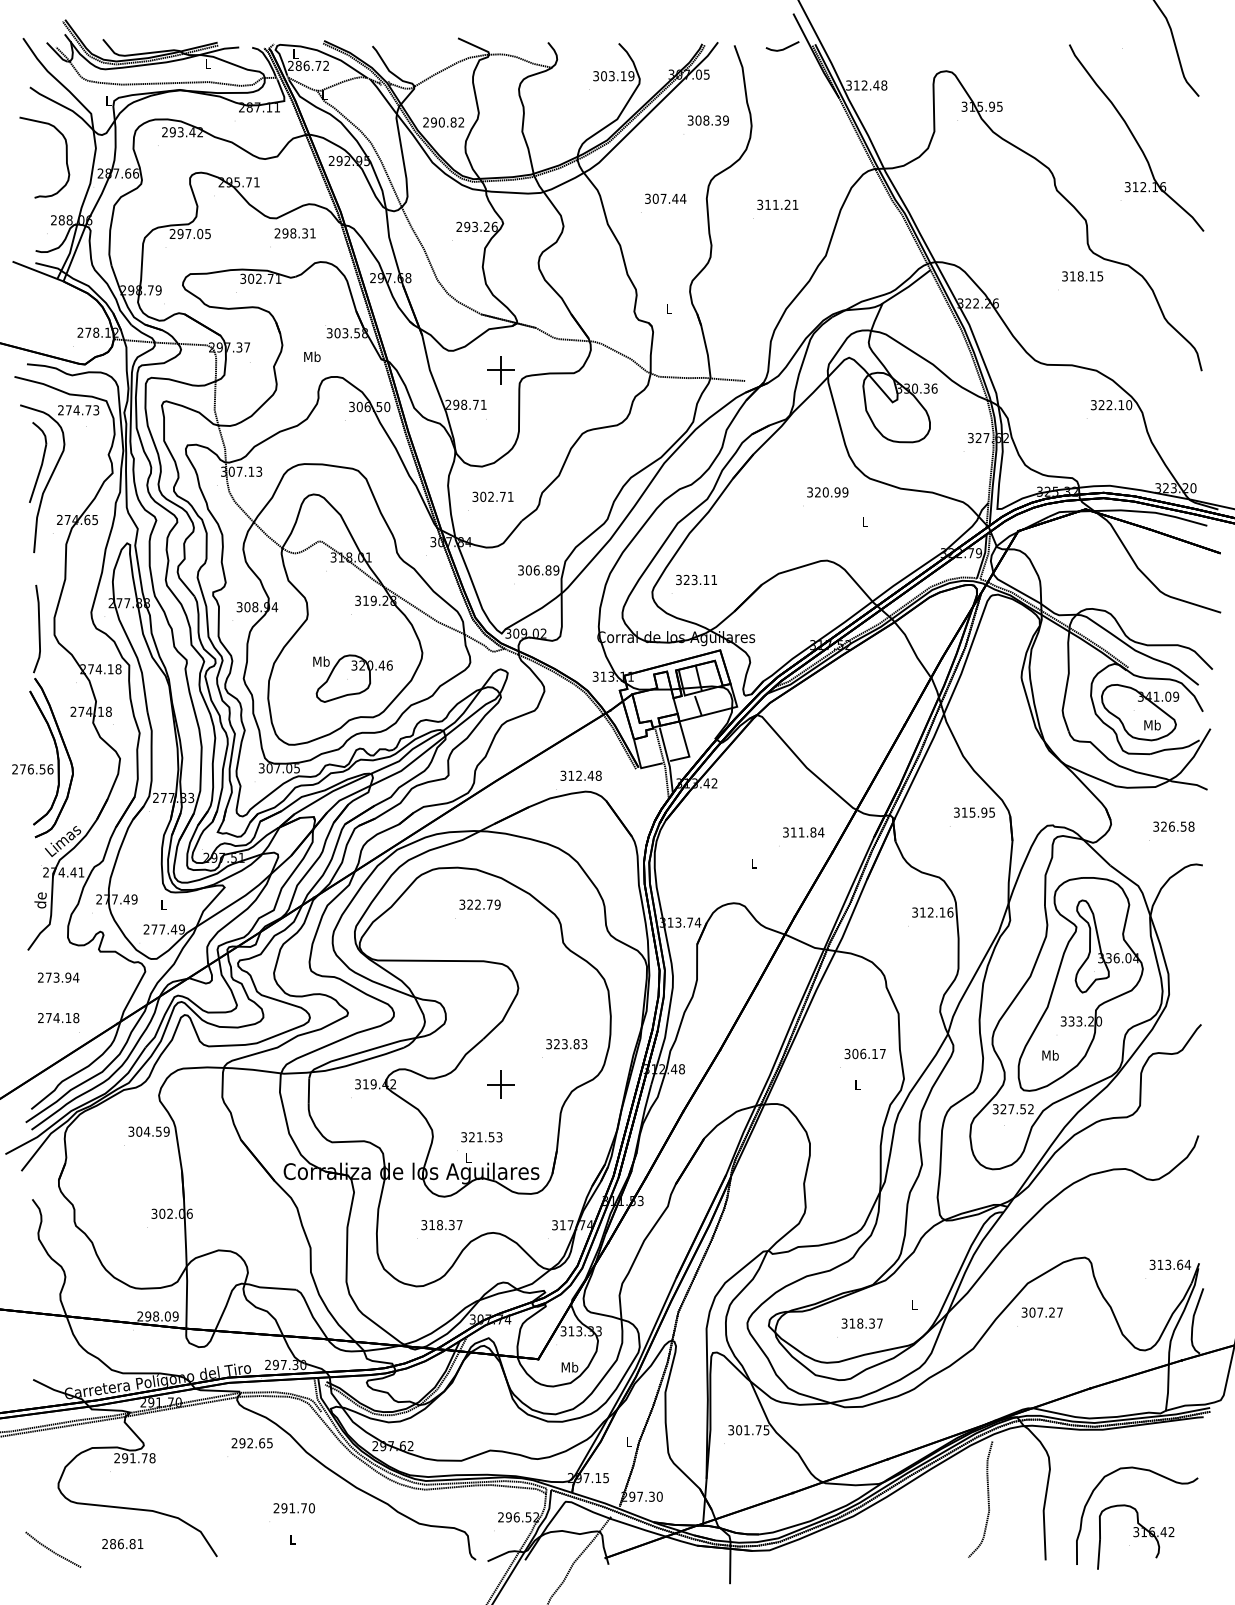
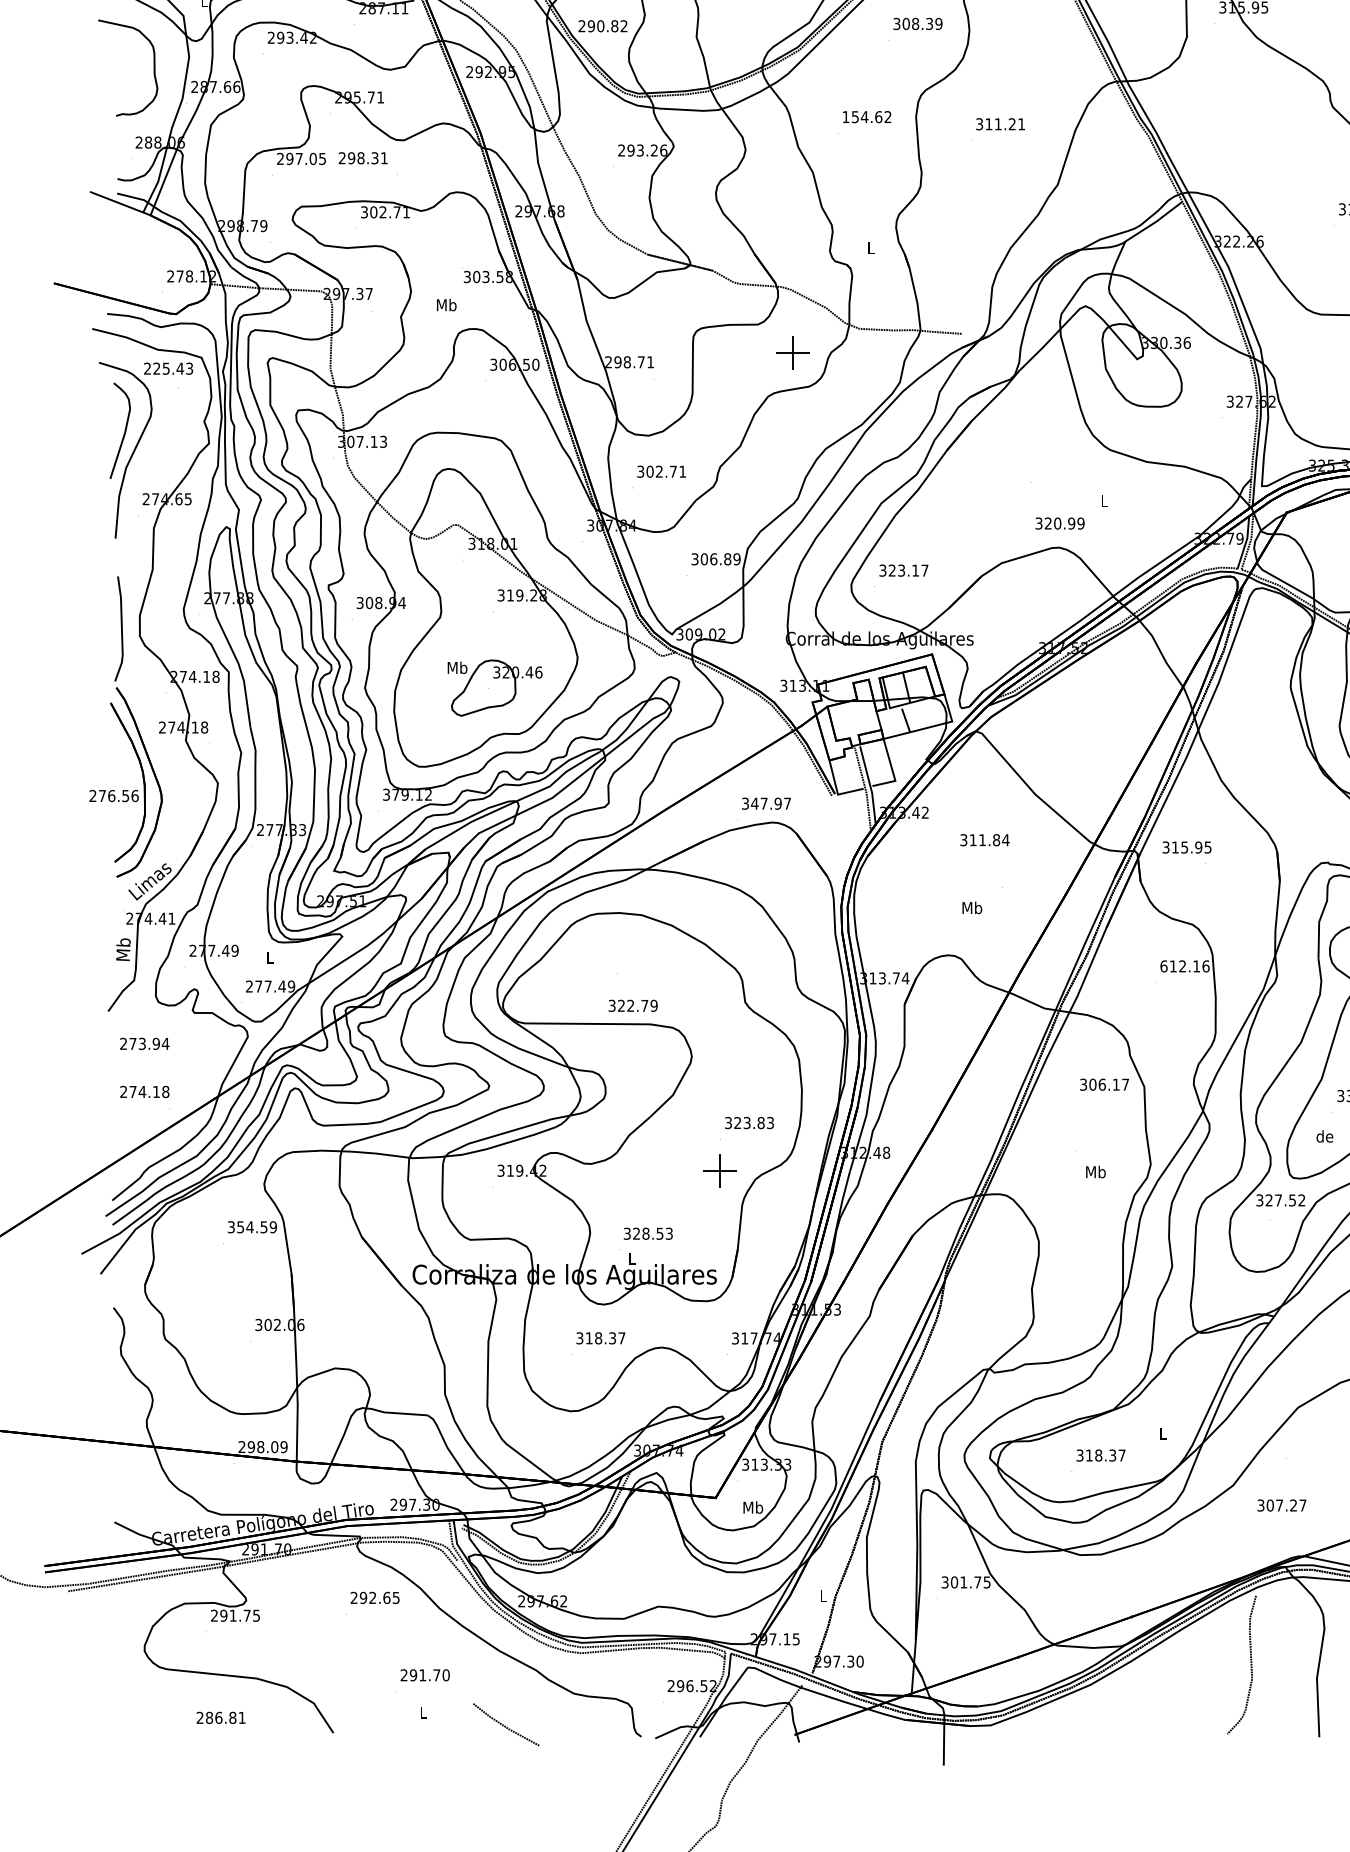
text: (665, 198) -> (866, 116), 307.44 -> 154.62
text: (294, 233) -> (362, 158), moved
part: (500, 370) -> (791, 353), moved
text: (78, 410) -> (168, 368), 274.73 -> 225.43
text: (827, 492) -> (1059, 523), moved
text: (714, 579) -> (925, 570), 323.11 -> 323.17
text: (282, 768) -> (411, 794), 307.05 -> 379.12
text: (584, 775) -> (770, 803), 312.48 -> 347.97
text: (974, 812) -> (1187, 847), moved
text: (803, 832) -> (984, 840), moved
text: (753, 863) -> (971, 908), L -> Mb
text: (40, 898) -> (123, 949), de -> Mb
text: (479, 904) -> (632, 1005), moved
text: (915, 912) -> (1164, 966), 312.16 -> 612.16
text: (864, 1053) -> (1103, 1084), moved
text: (1050, 1055) -> (1325, 1136), Mb -> de
part: (500, 1084) -> (719, 1171), moved
text: (857, 1085) -> (1095, 1172), L -> Mb
text: (139, 1131) -> (241, 1226), 304.59 -> 354.59
text: (479, 1137) -> (645, 1234), 321.53 -> 328.53
text: (1041, 1312) -> (1281, 1505), moved
text: (152, 1458) -> (256, 1616), 291.78 -> 291.75
line: (52, 1550) -> (505, 1725), moved

